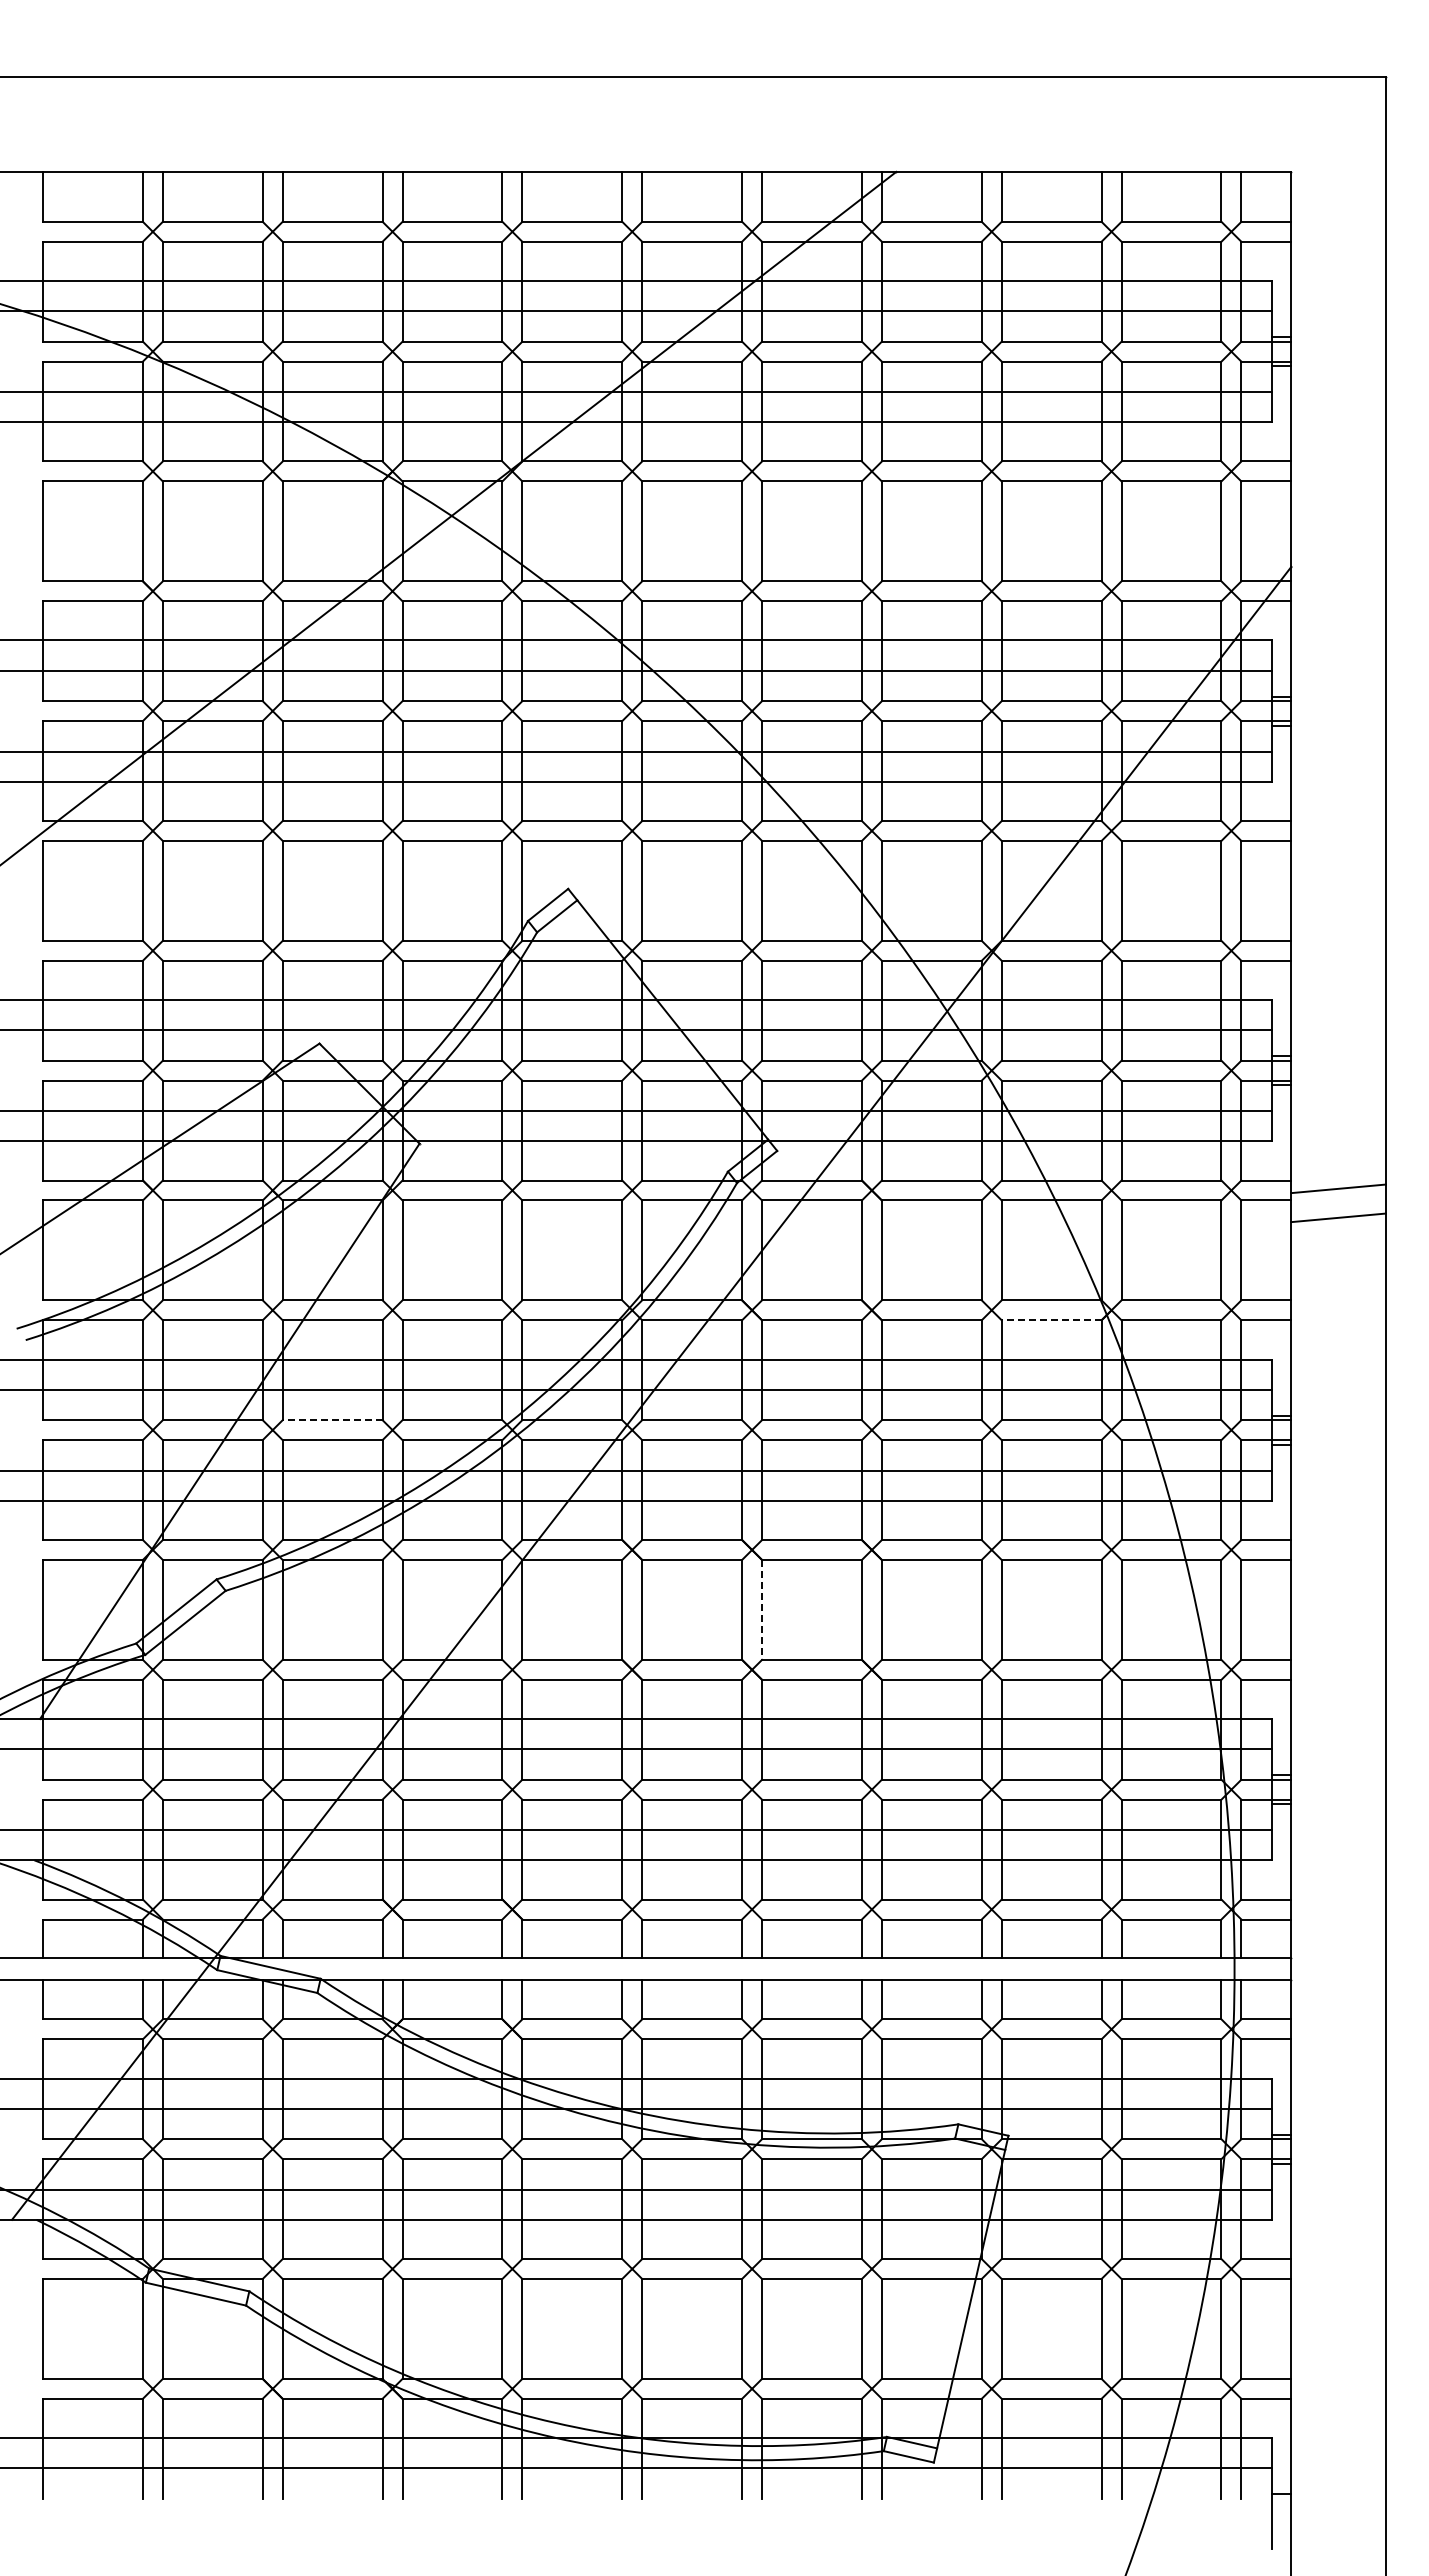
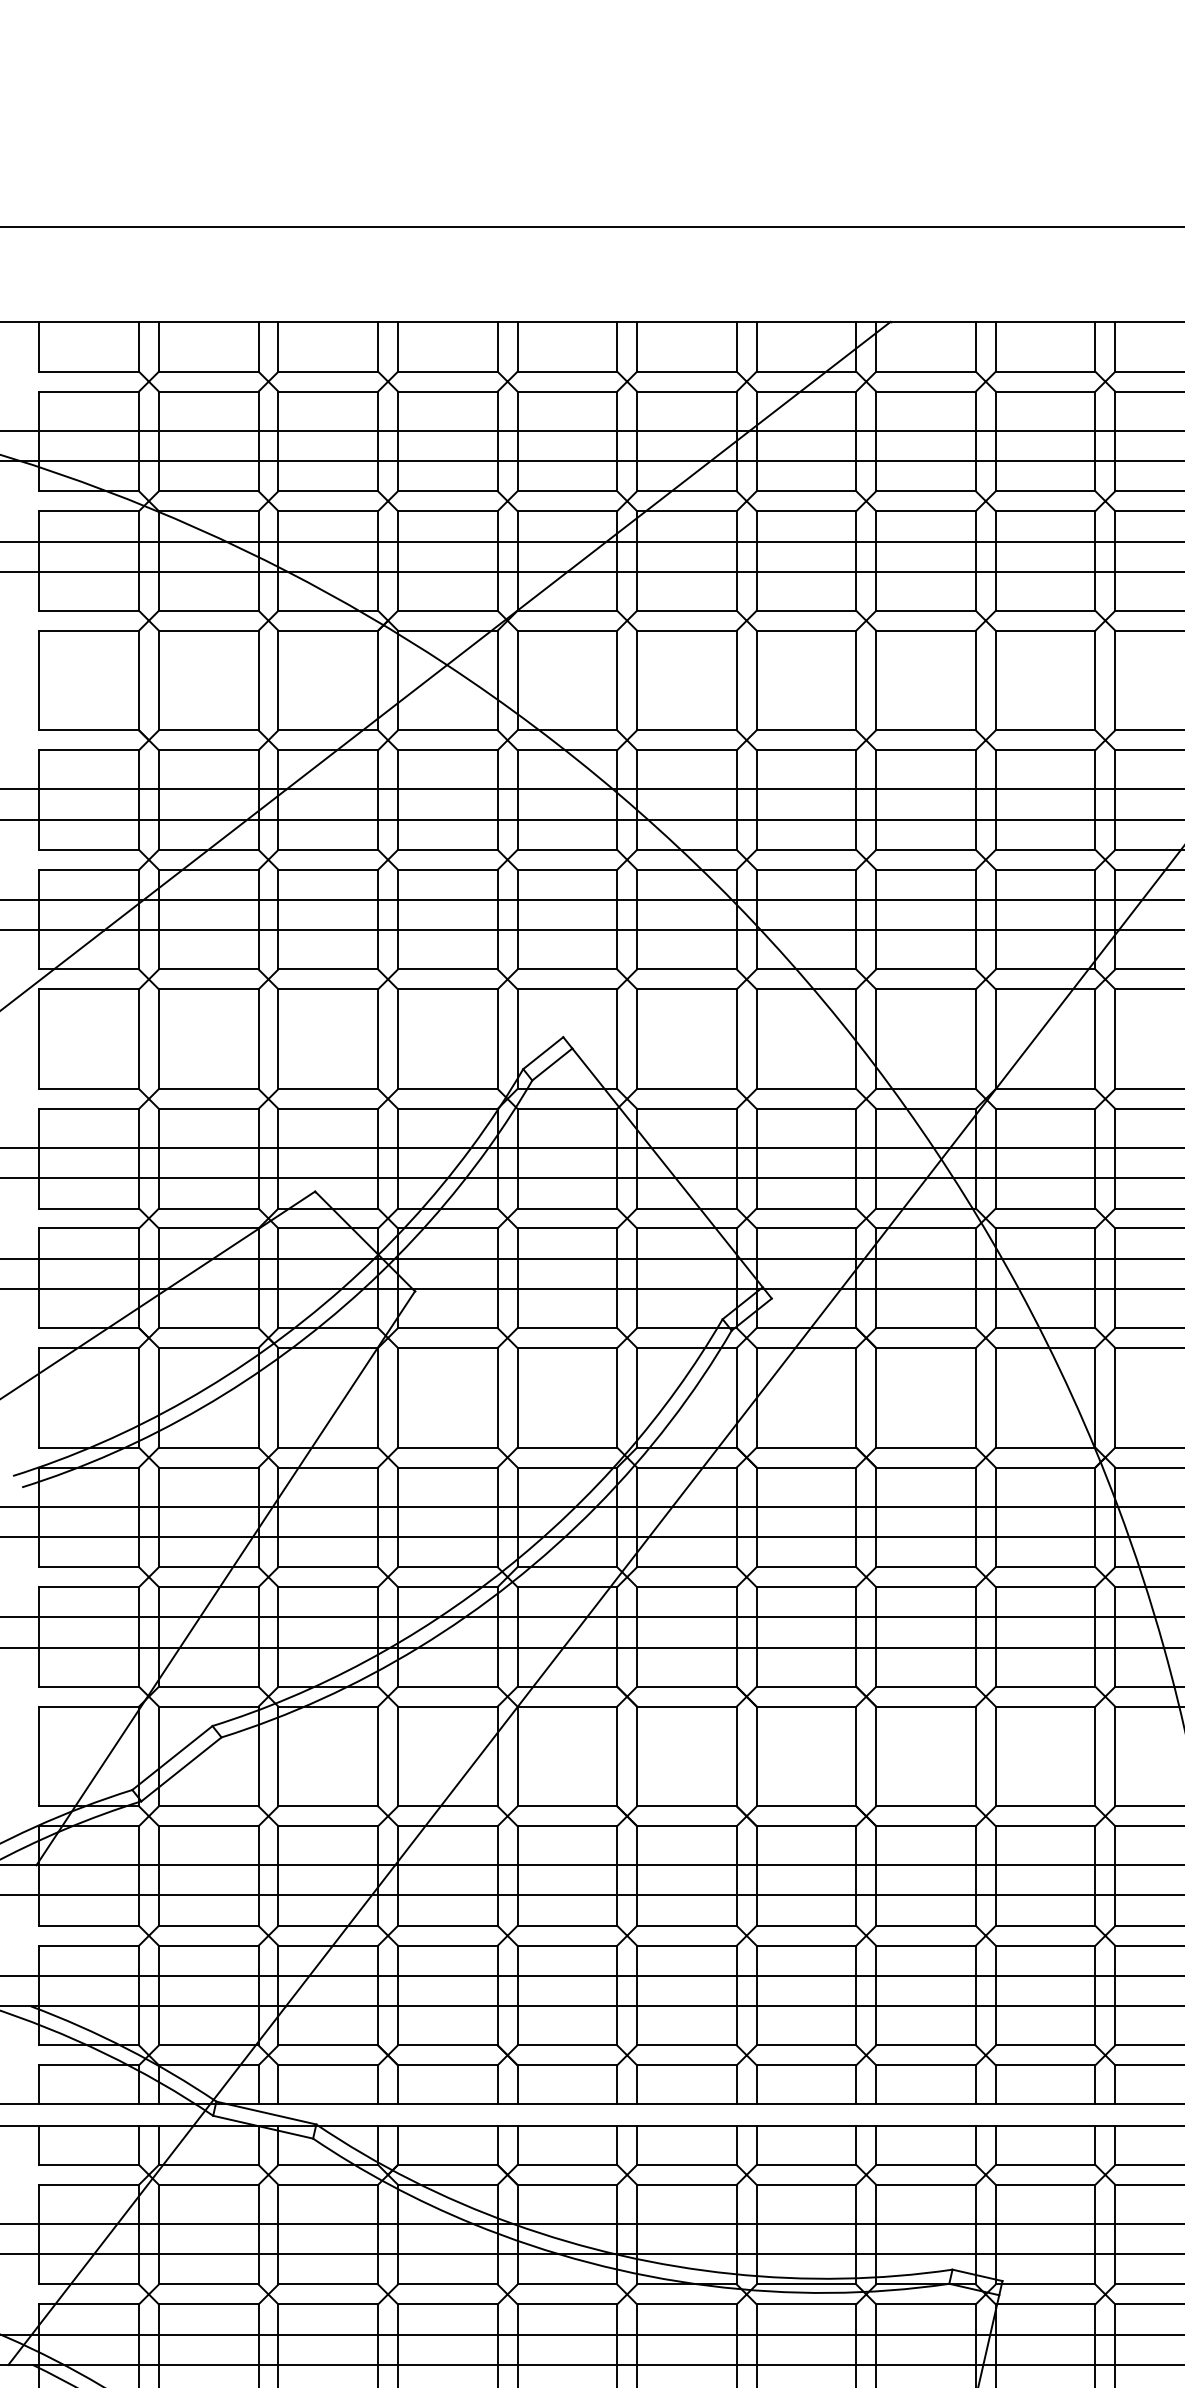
line: (1051, 1320) -> (1045, 1467), dashed -> solid
line: (332, 1420) -> (328, 1567), dashed -> solid
line: (762, 1609) -> (757, 1756), dashed -> solid

